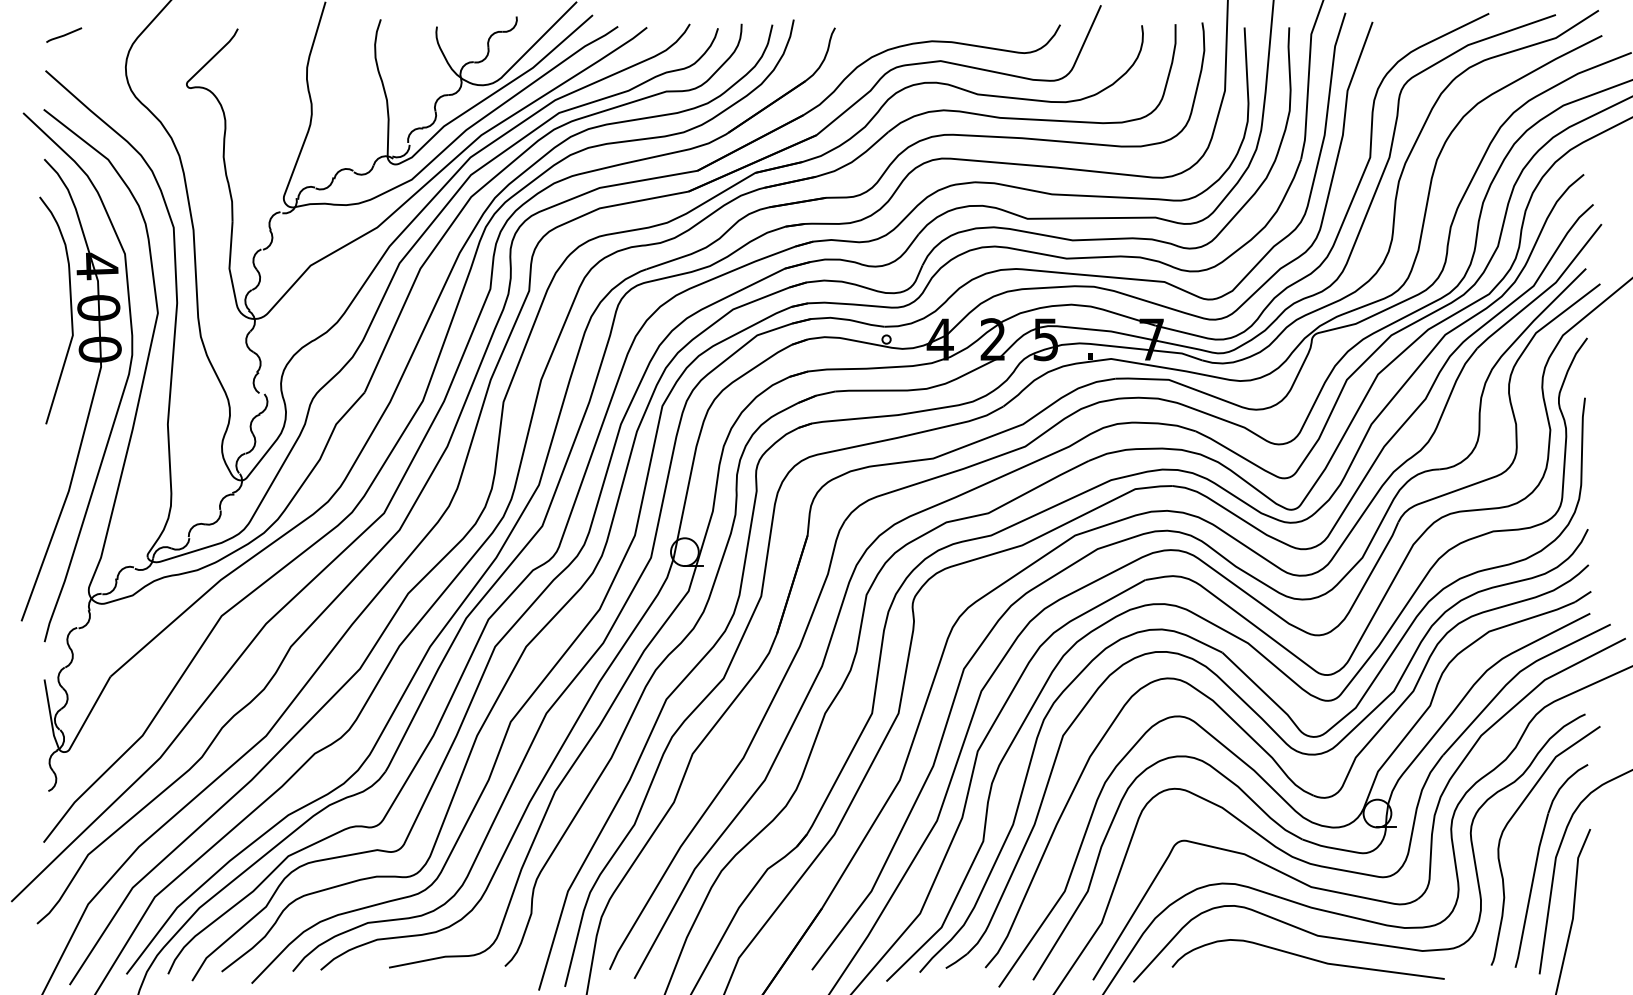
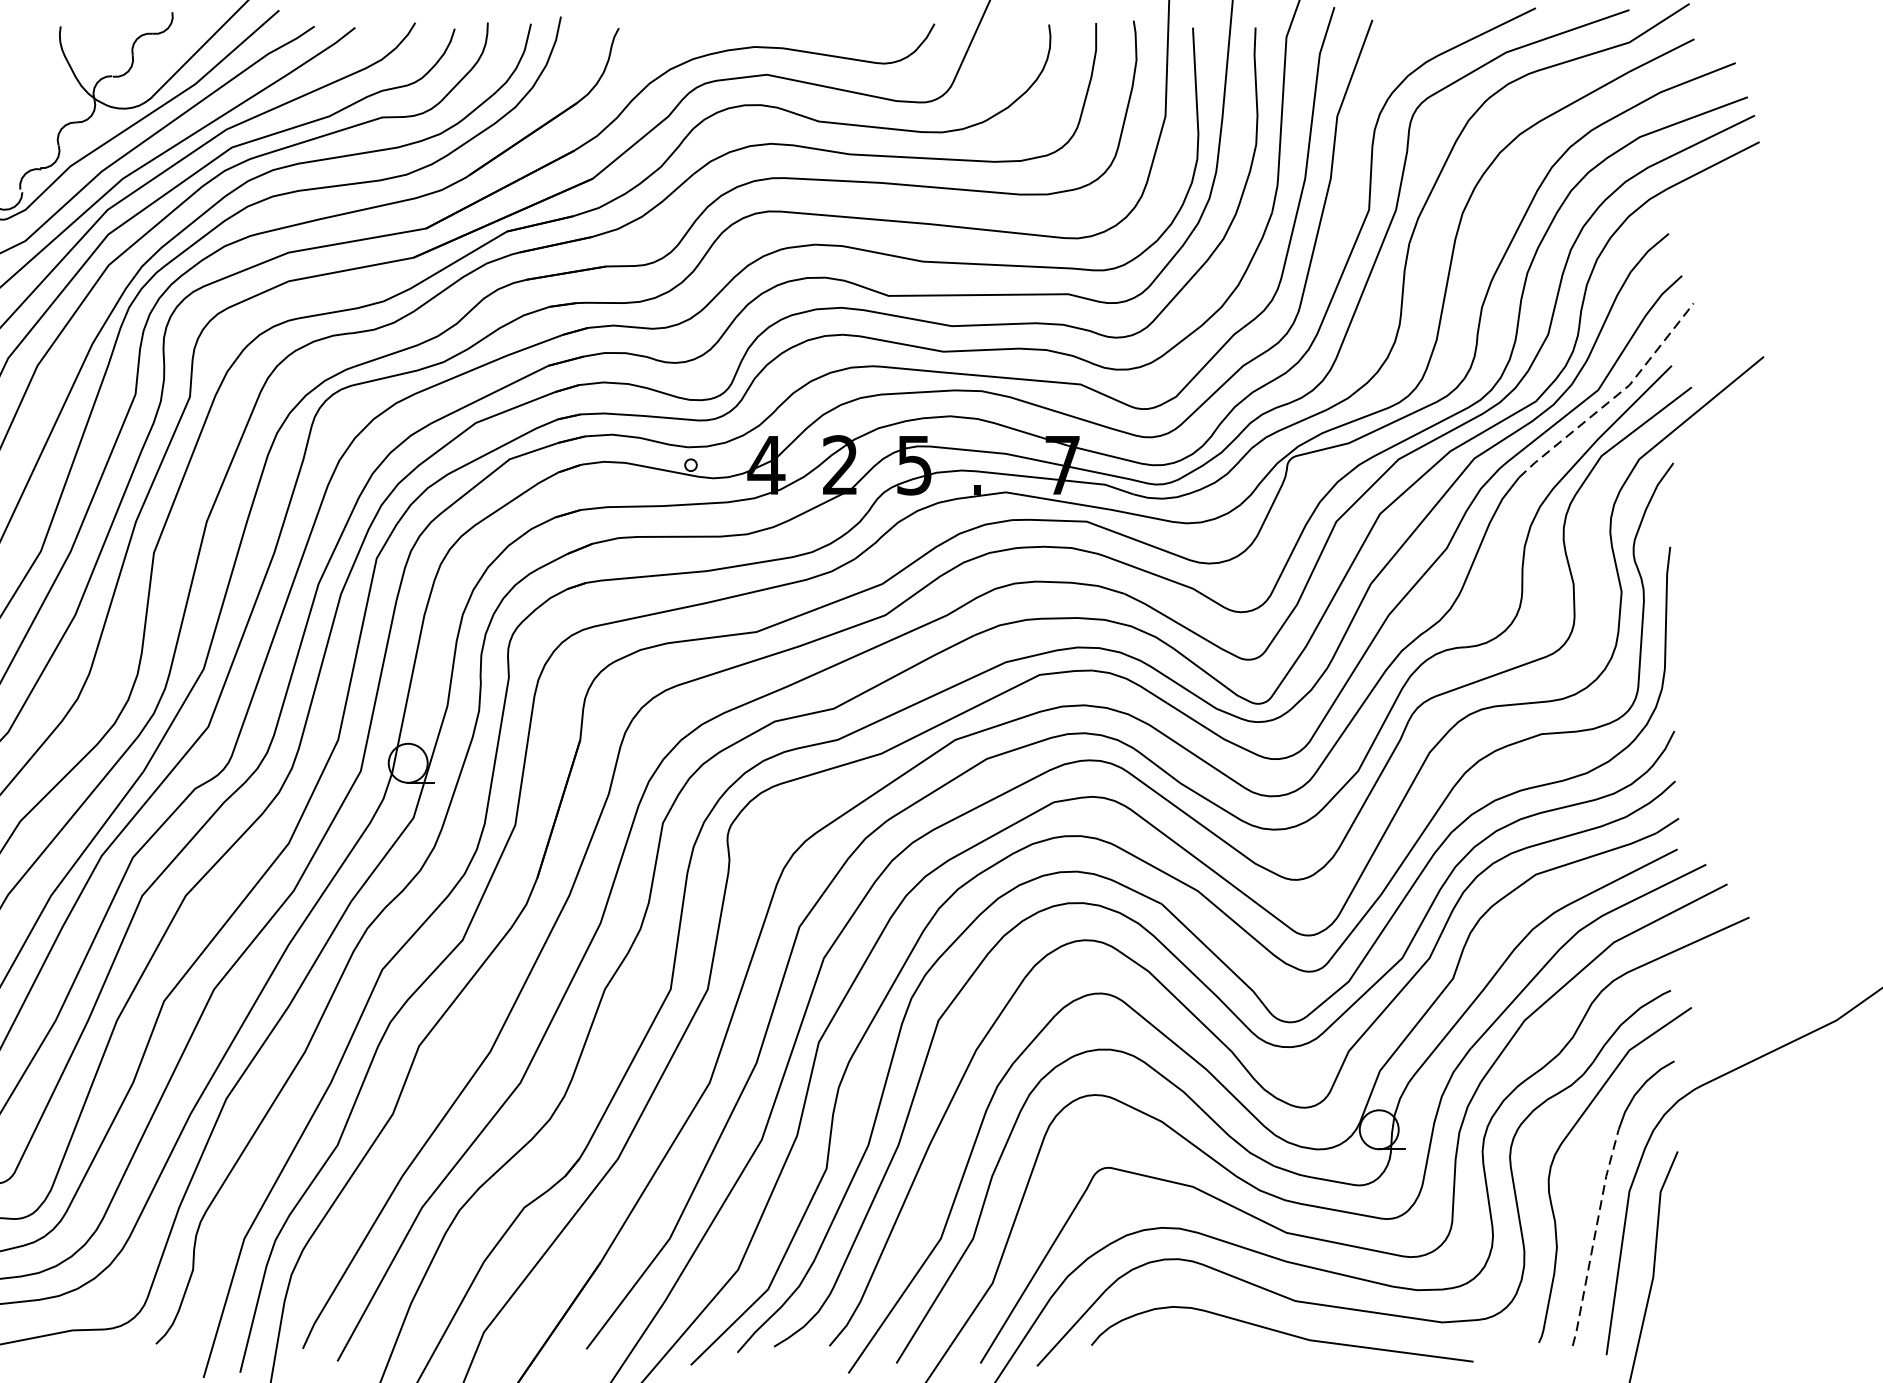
line: (1545, 291) -> (1614, 397), solid -> dashed
line: (1531, 889) -> (1595, 1236), solid -> dashed

